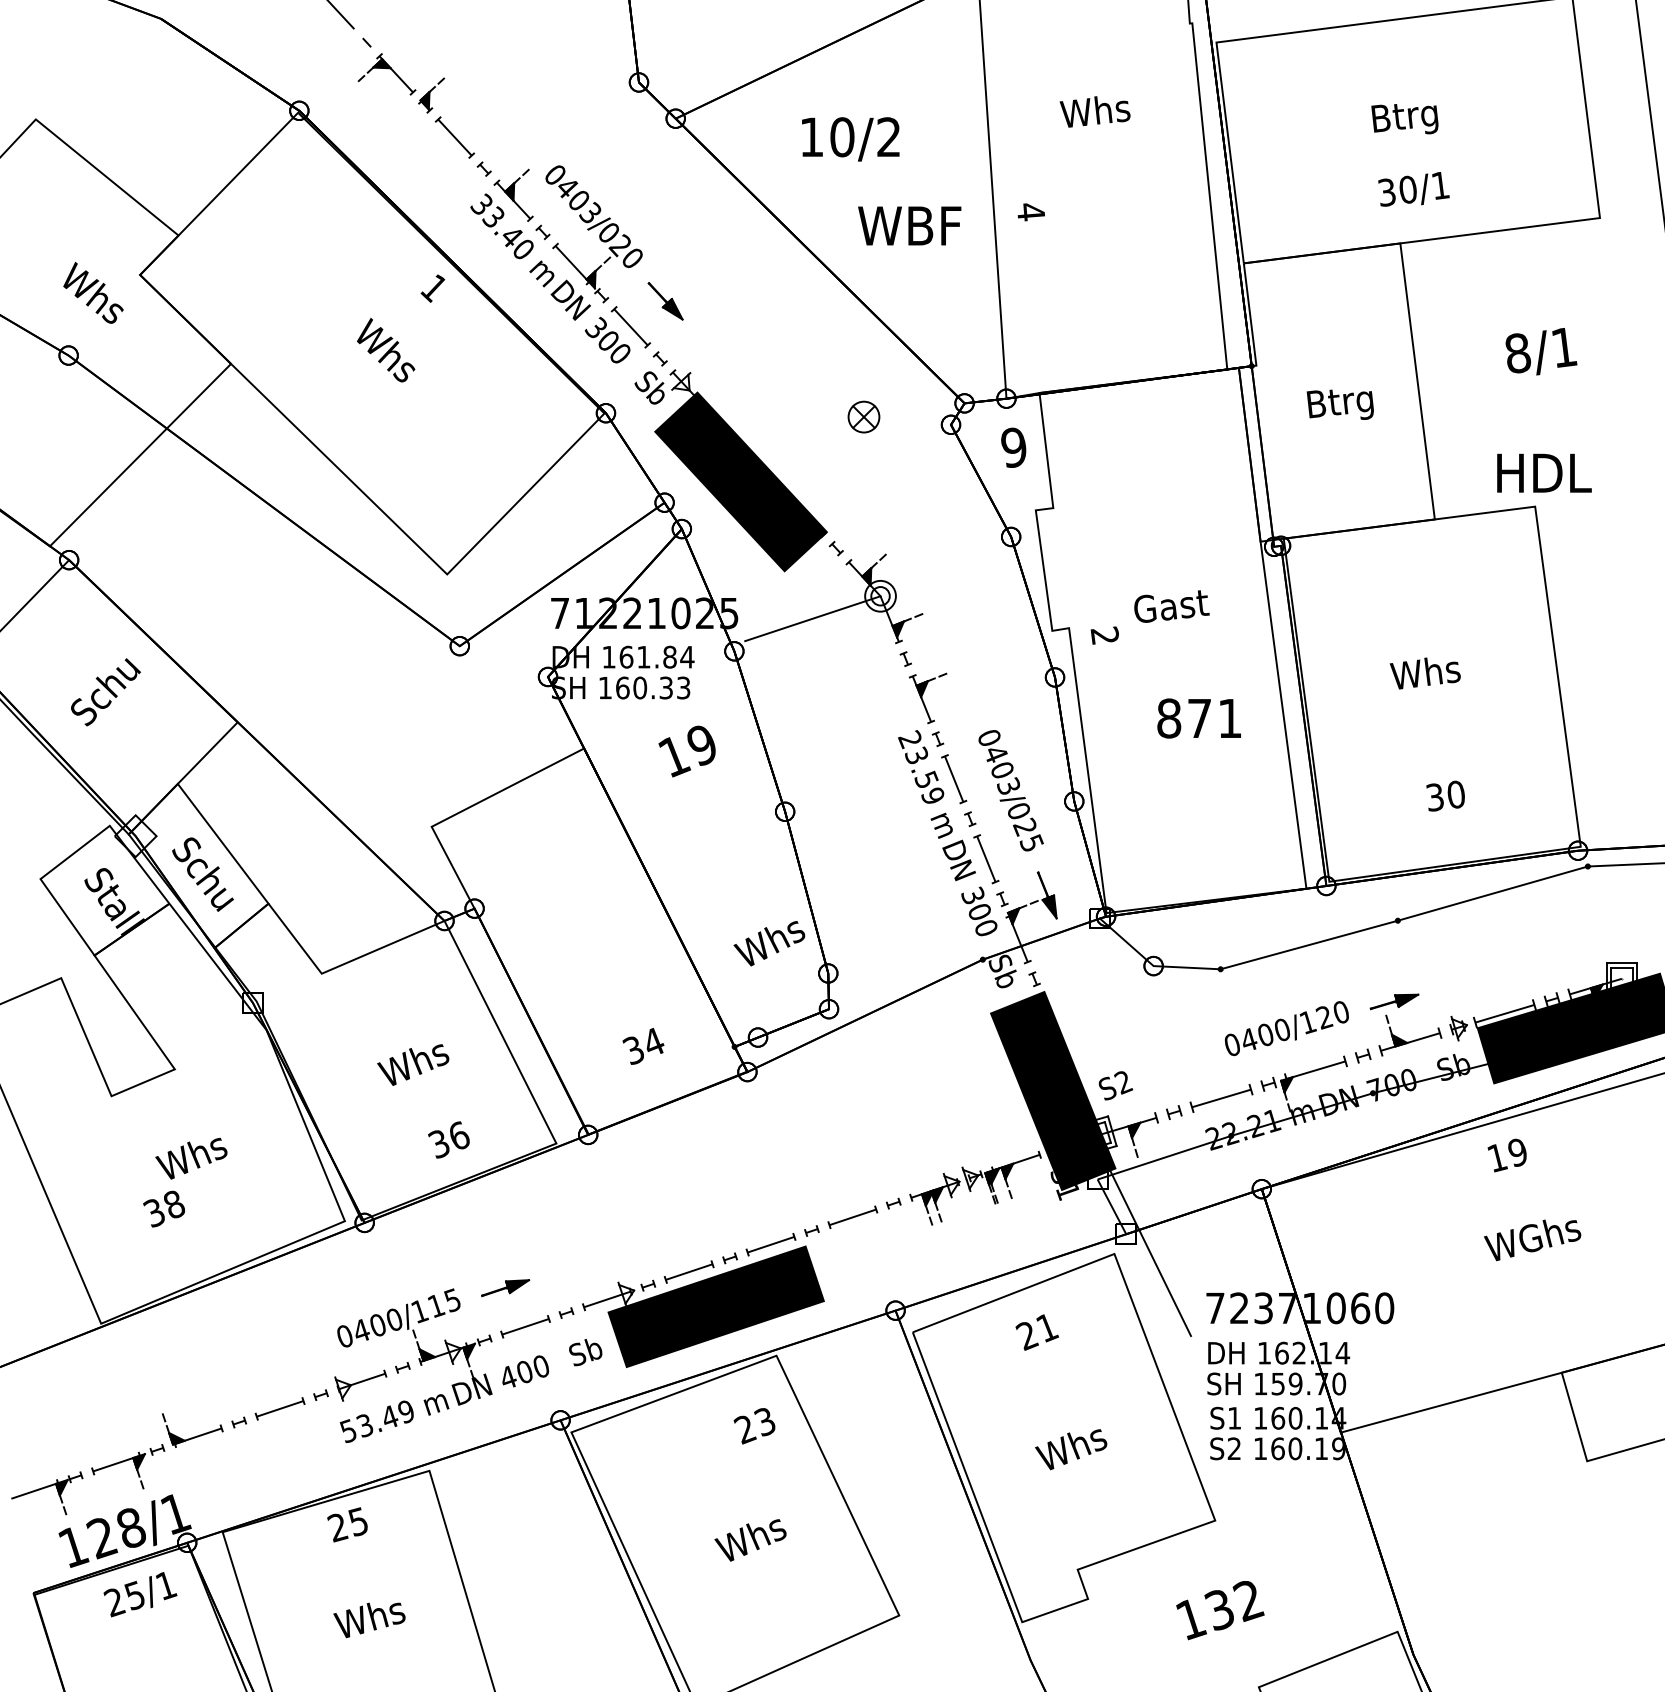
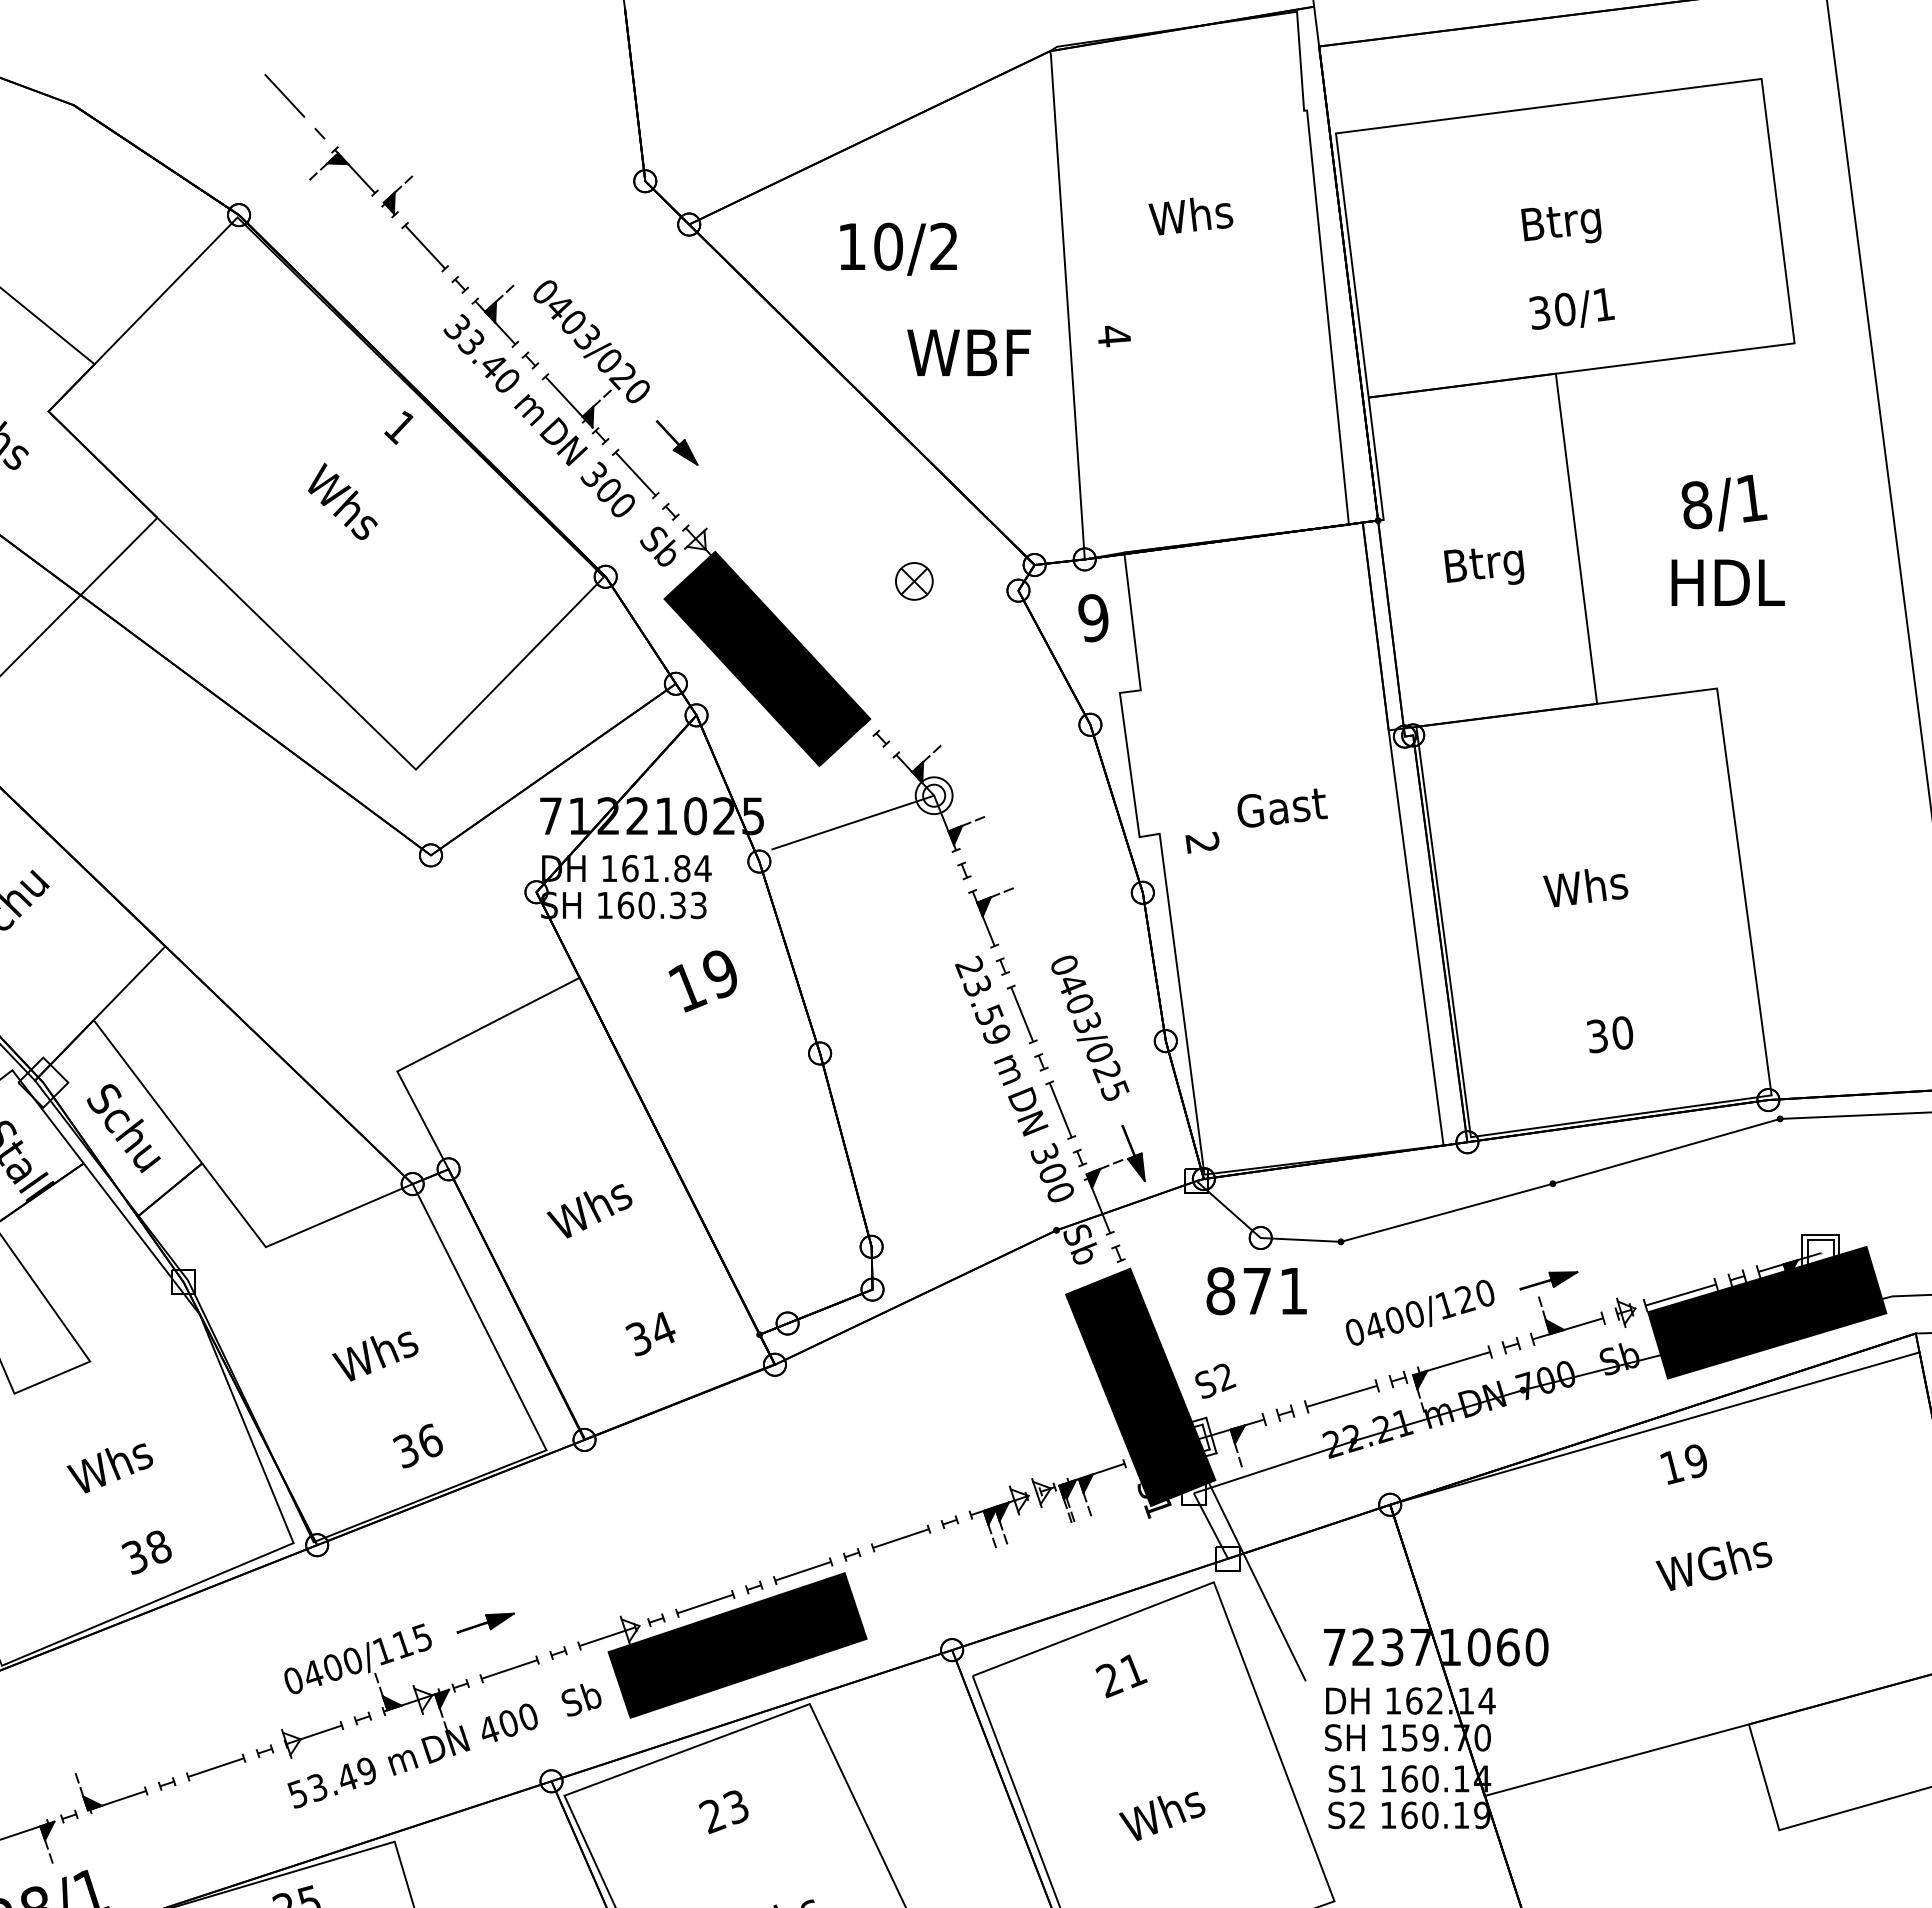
text: (1544, 472) -> (1728, 581), moved
text: (1198, 718) -> (1255, 1291), moved
text: (769, 943) -> (589, 1211), moved
text: (163, 1208) -> (145, 1551), moved
text: (754, 1426) -> (723, 1812), moved

